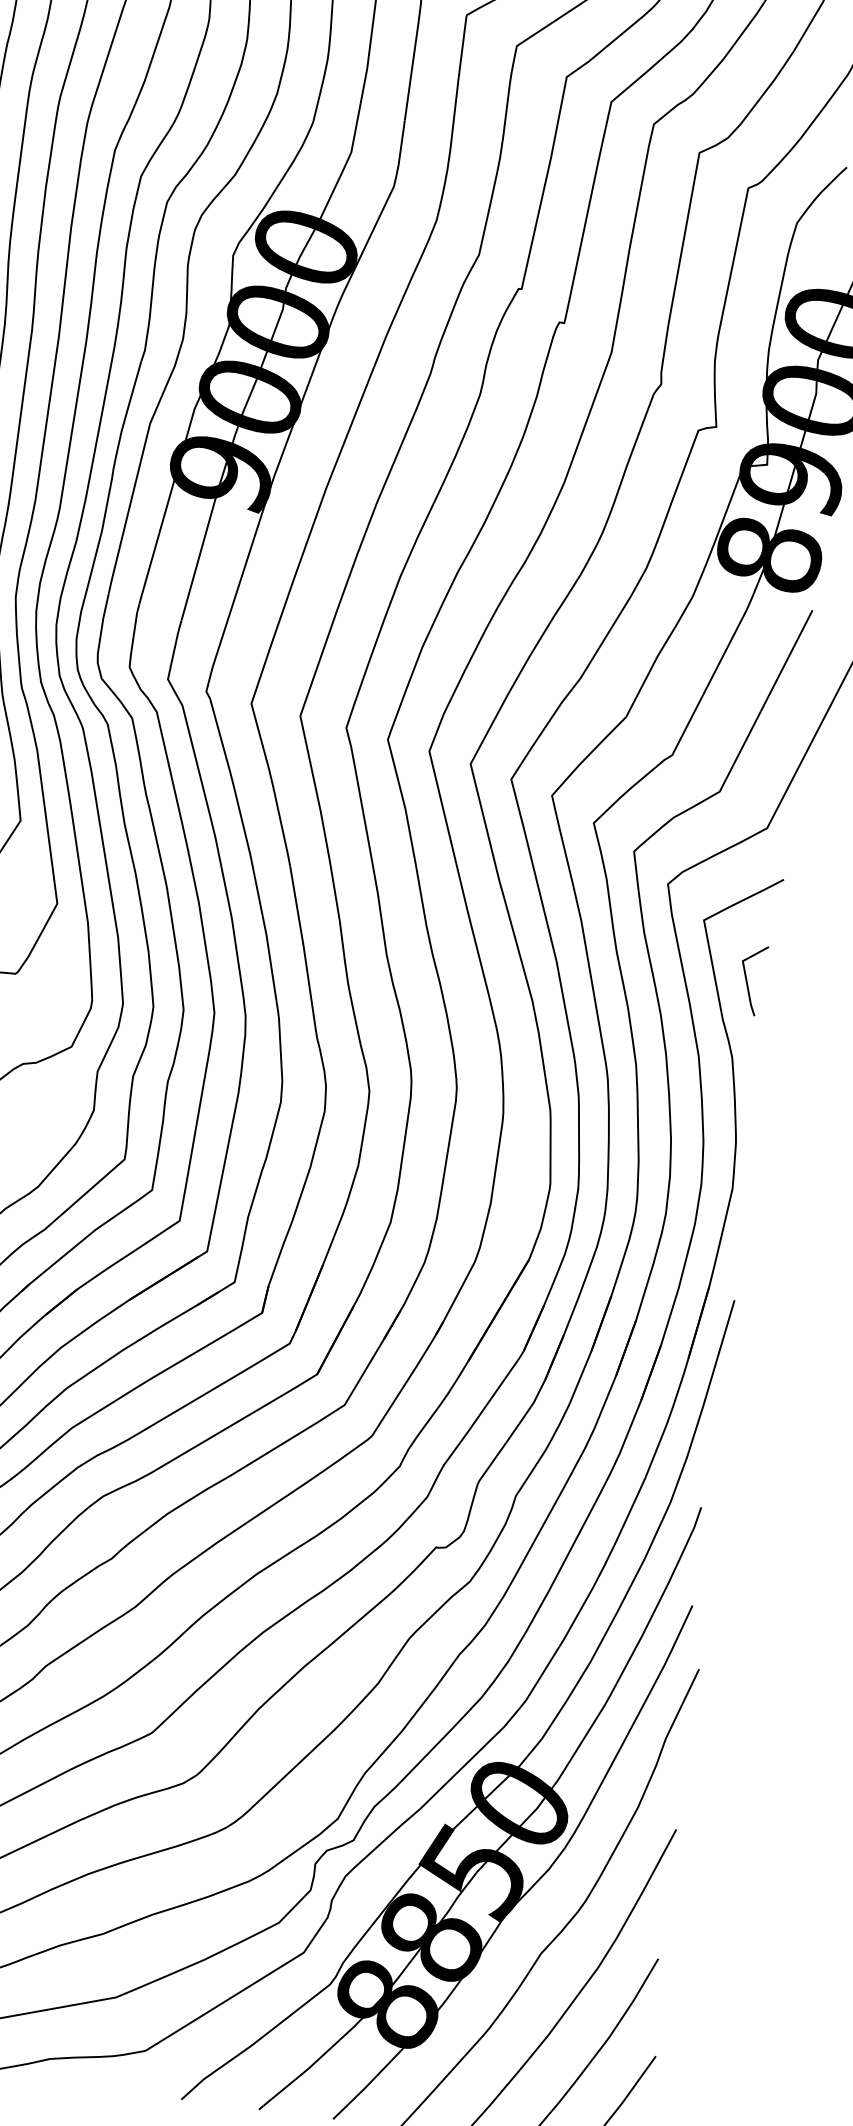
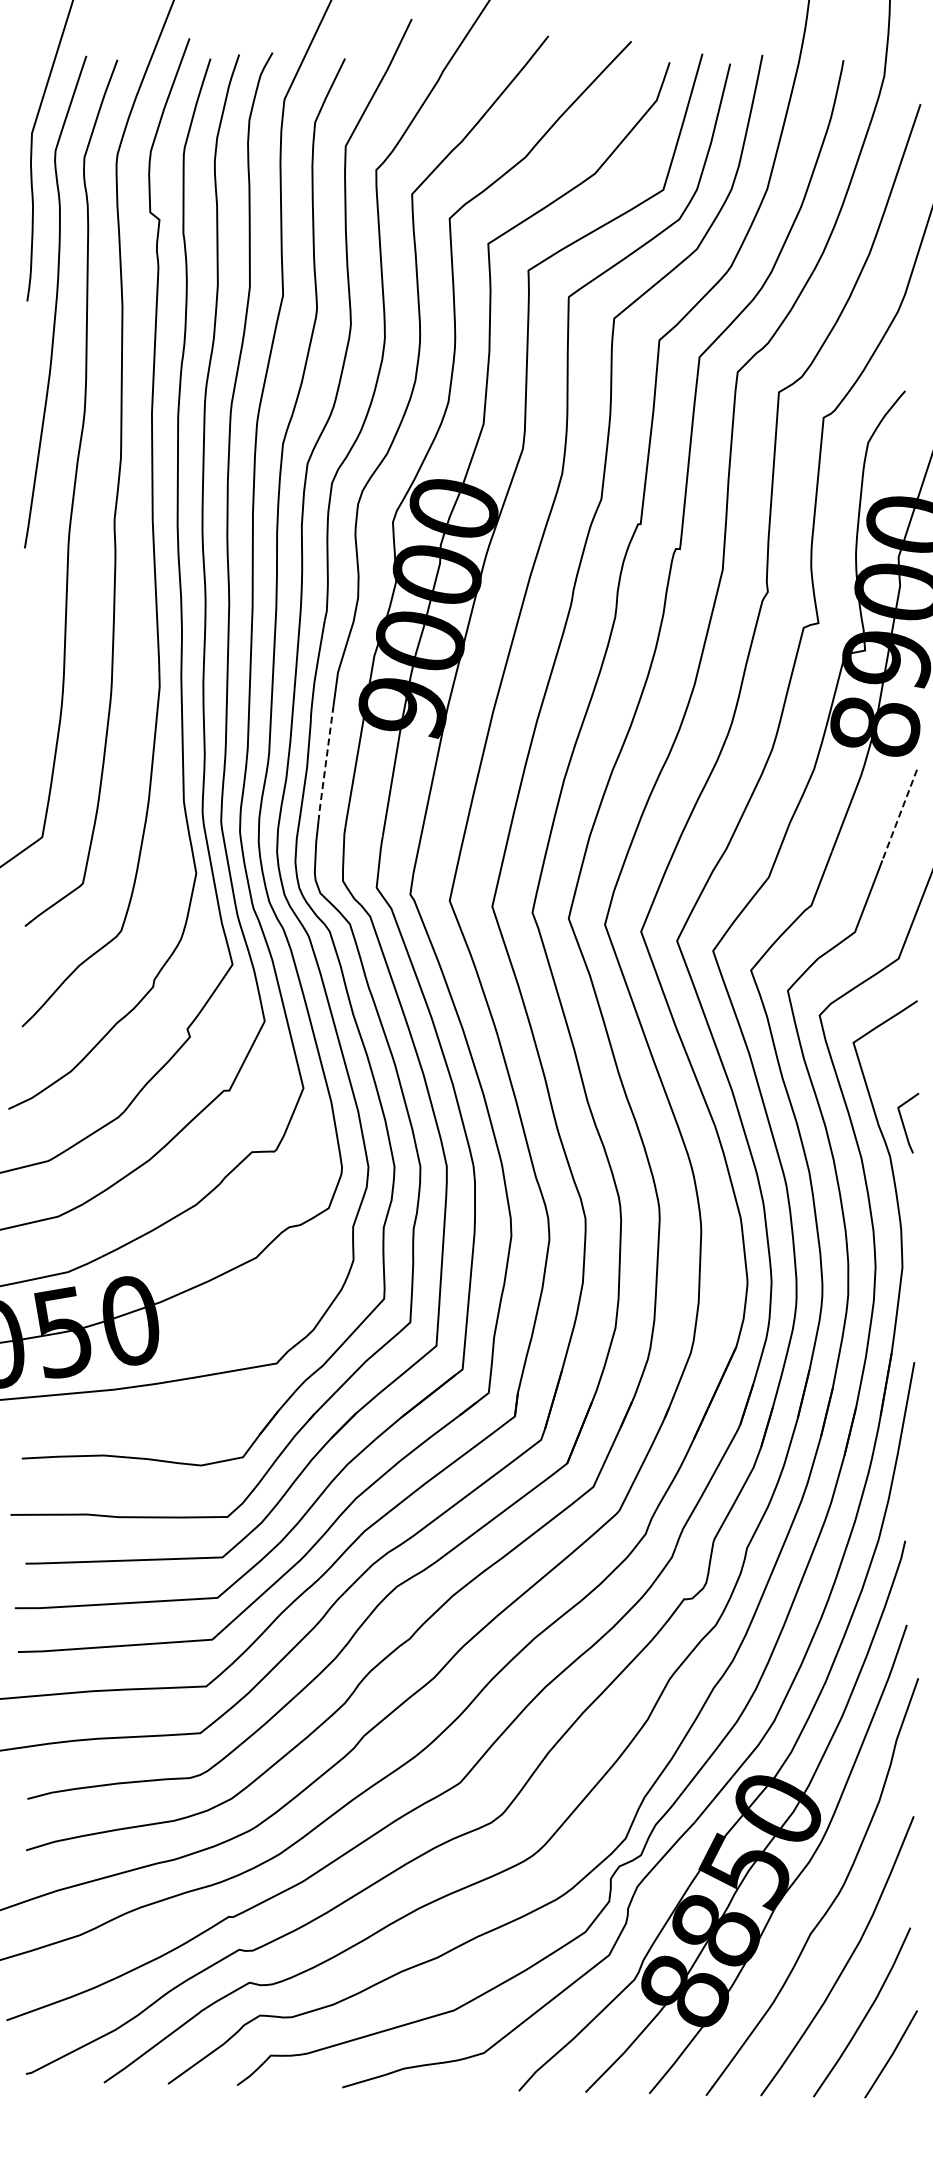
line: (124, 528) -> (325, 763), solid -> dashed
line: (786, 661) -> (899, 815), solid -> dashed
line: (748, 981) -> (904, 1124), moved

